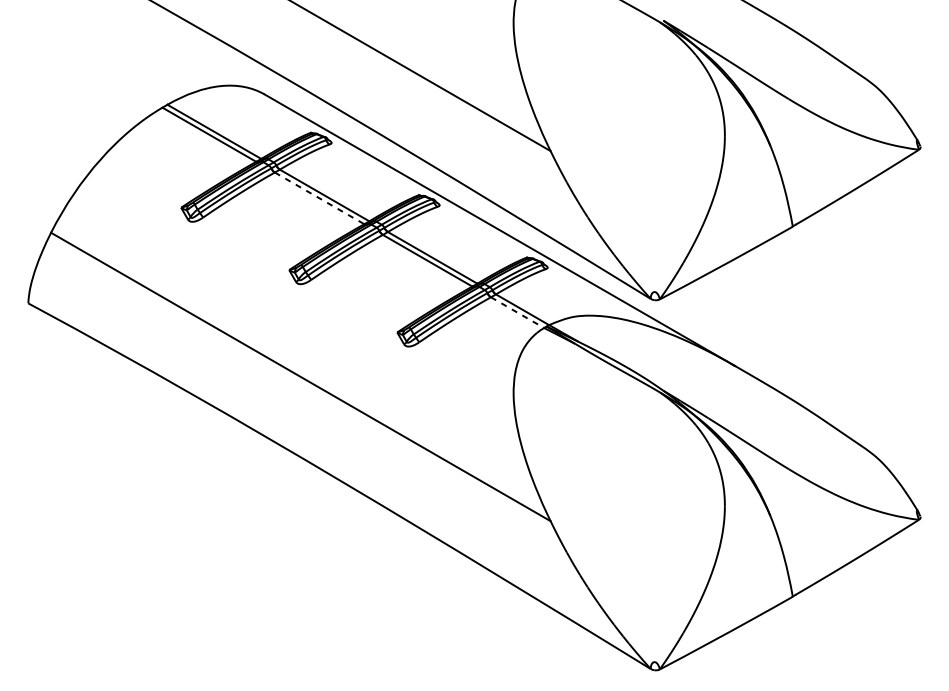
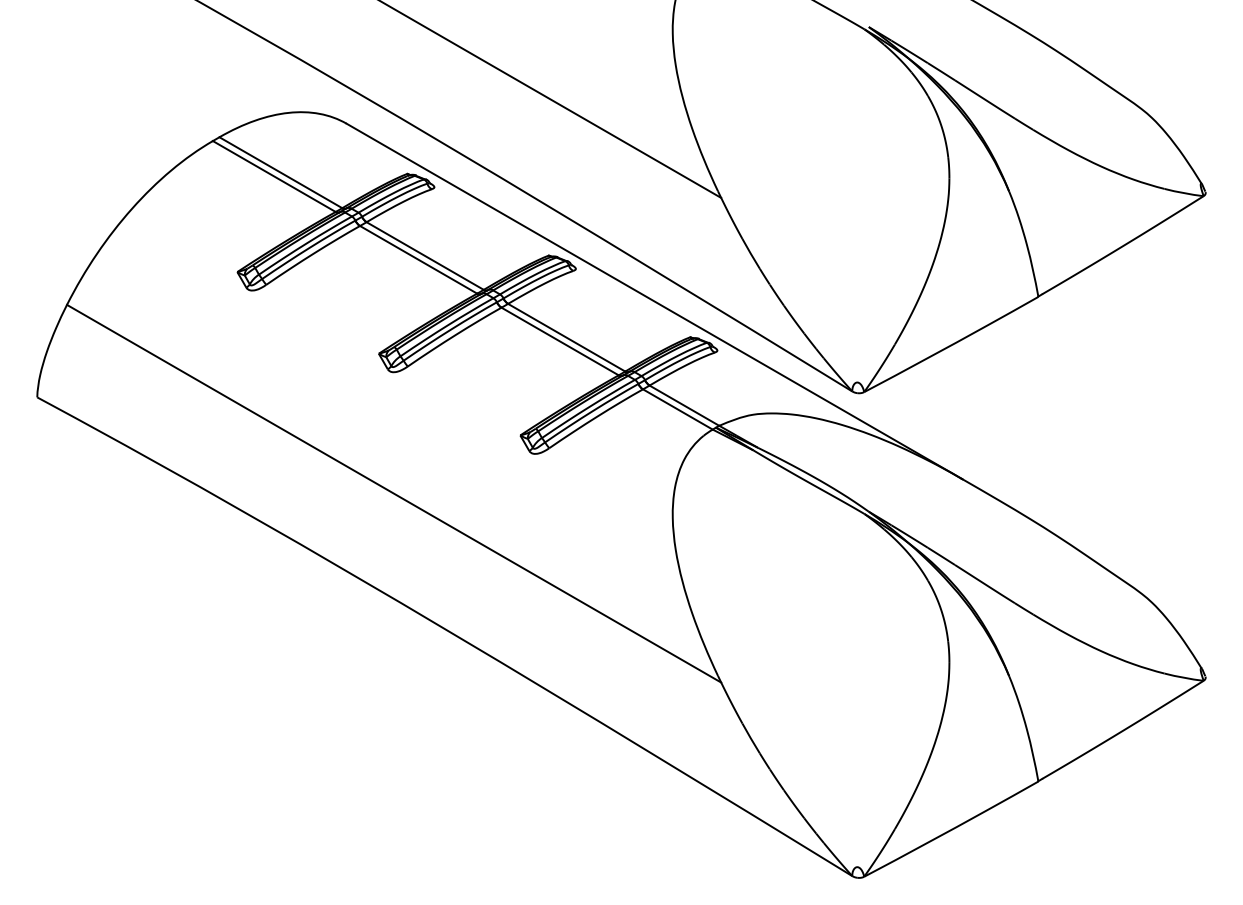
line: (319, 198) -> (418, 259), dashed -> solid
line: (518, 312) -> (678, 409), dashed -> solid

